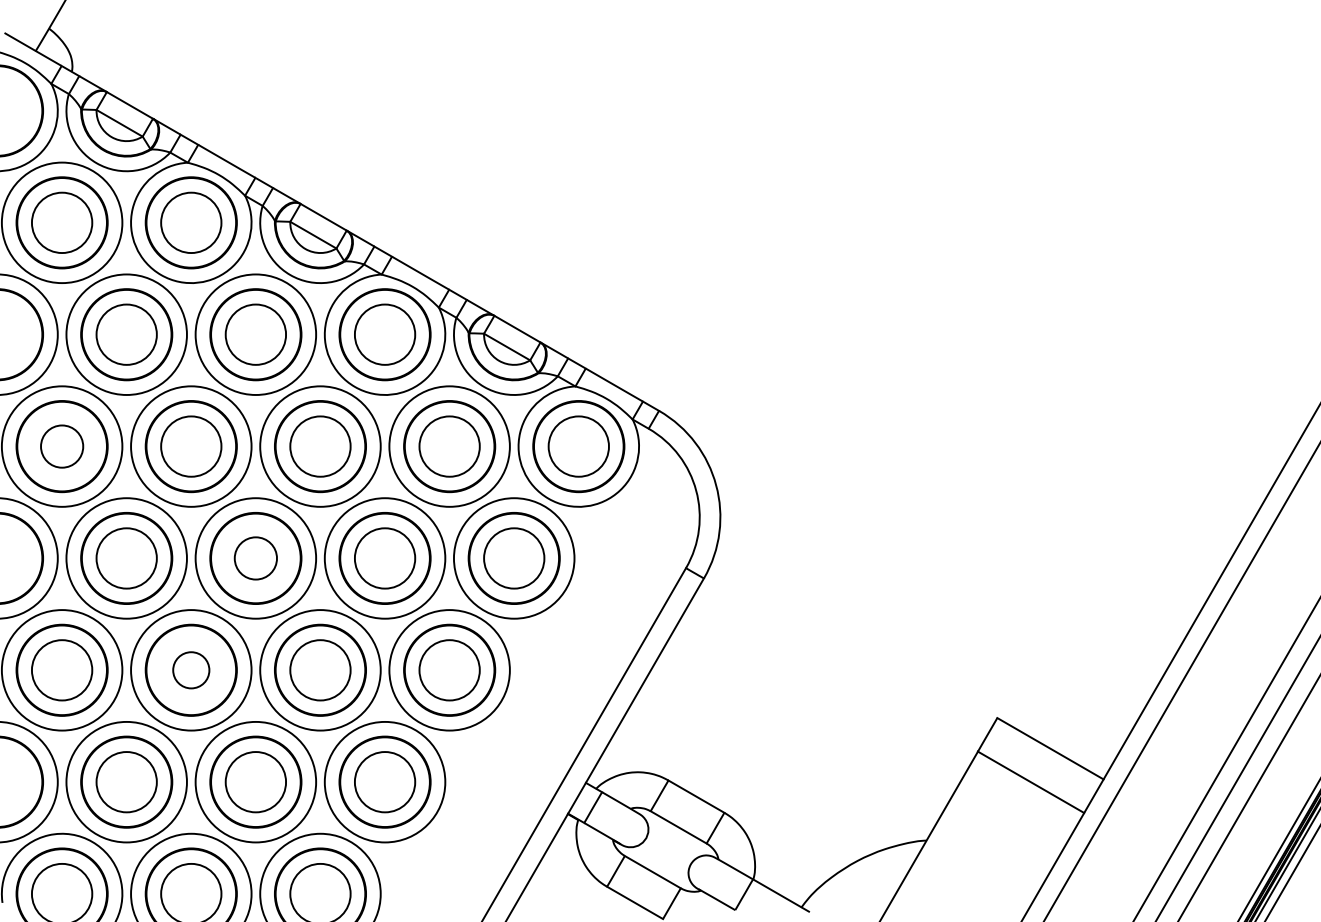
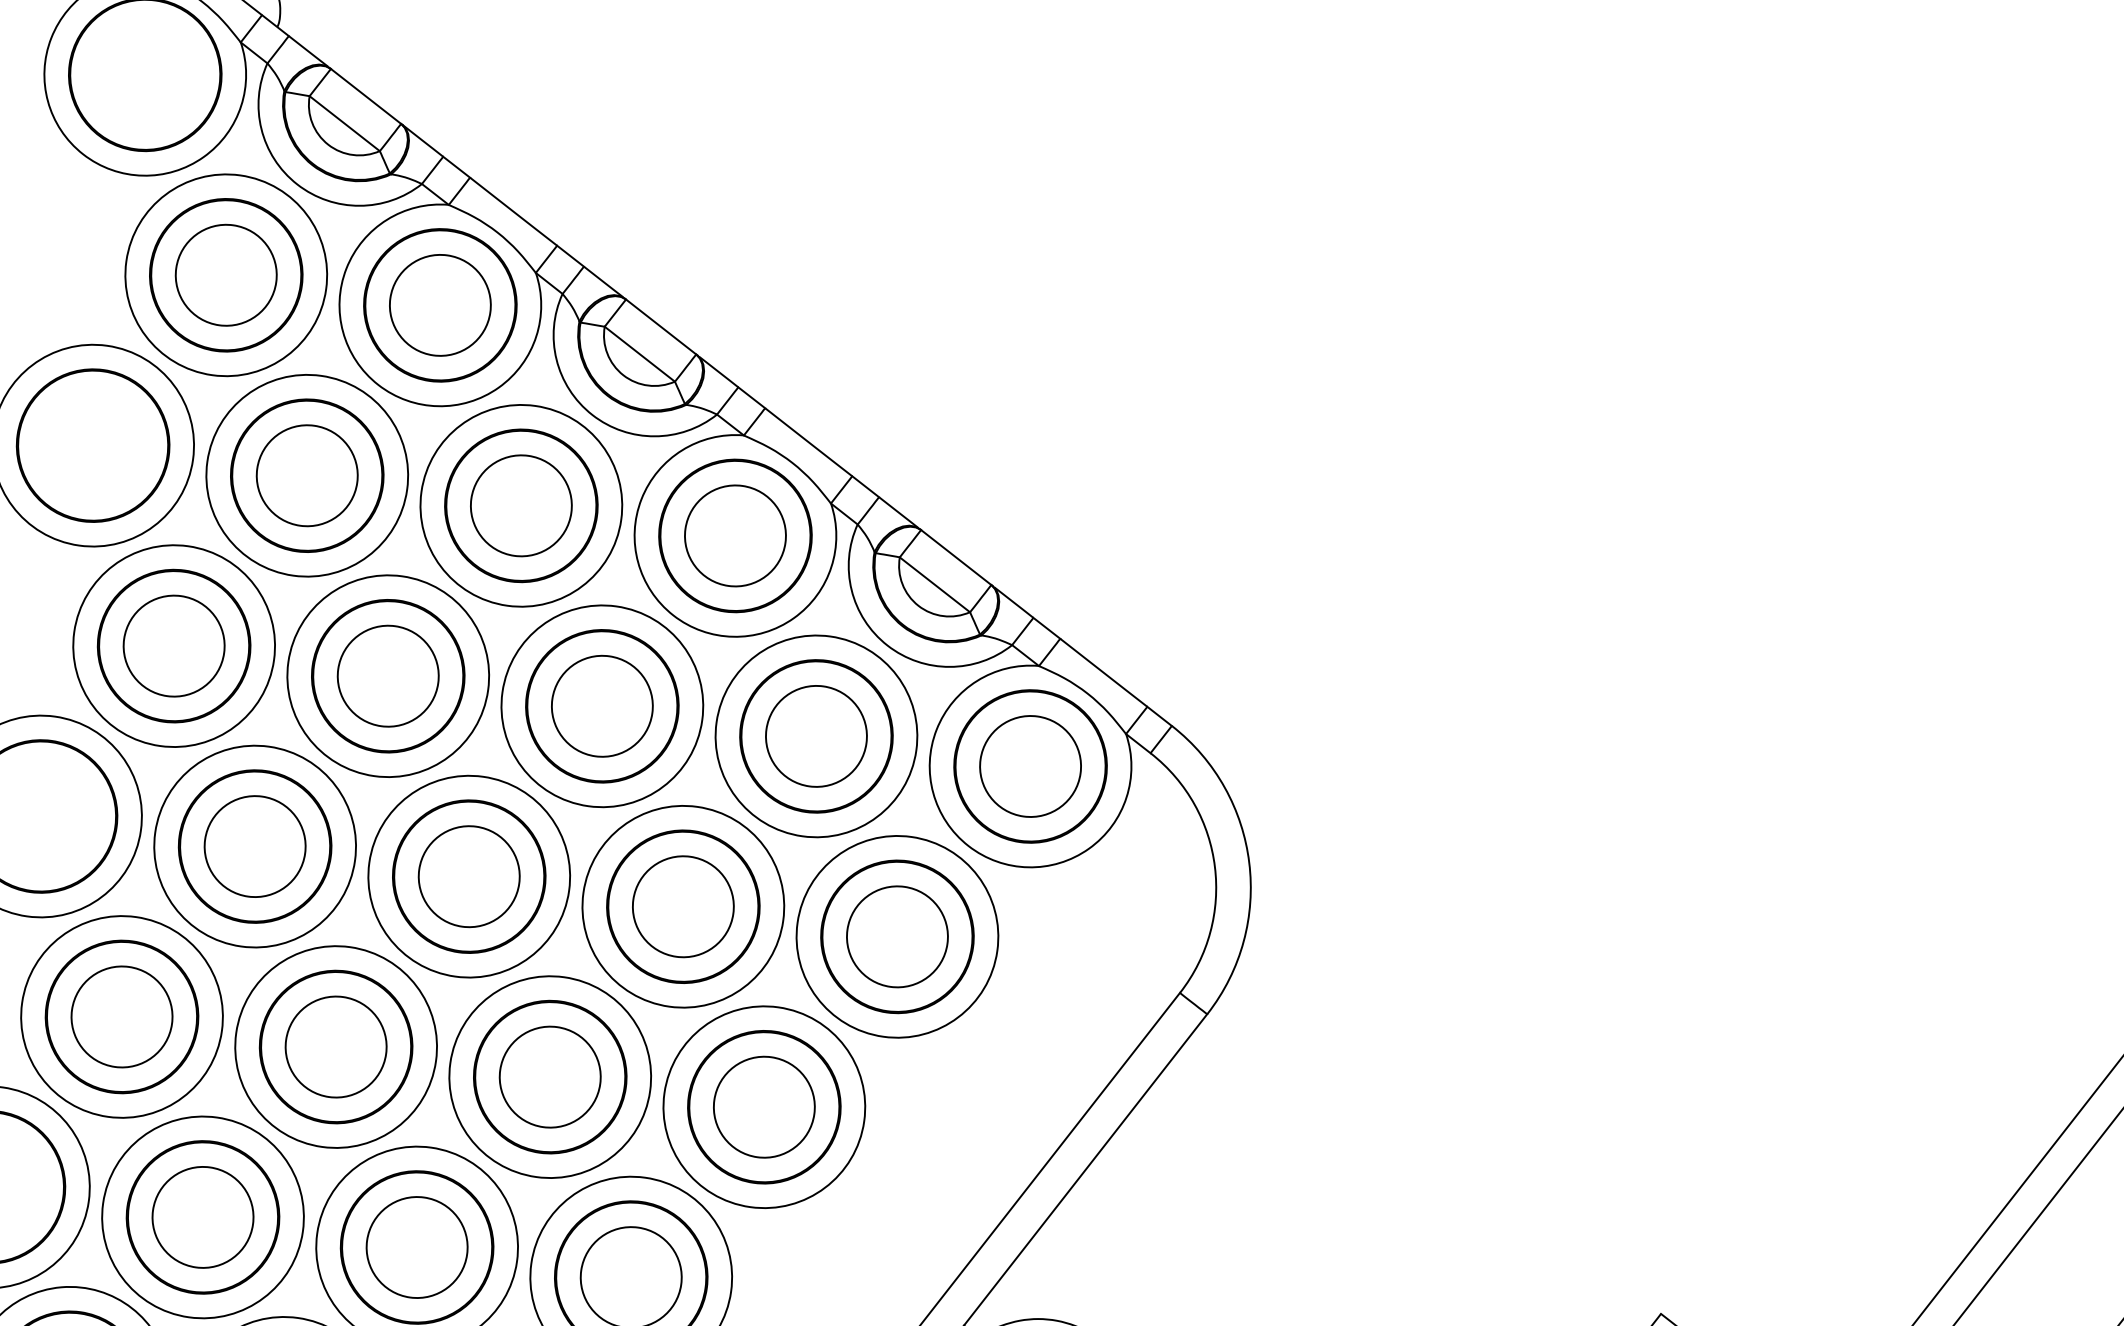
circle: (61, 446) -> (173, 645), size x1.43
circle: (255, 558) -> (468, 876), size x1.43
circle: (191, 670) -> (336, 1047), size x1.67

